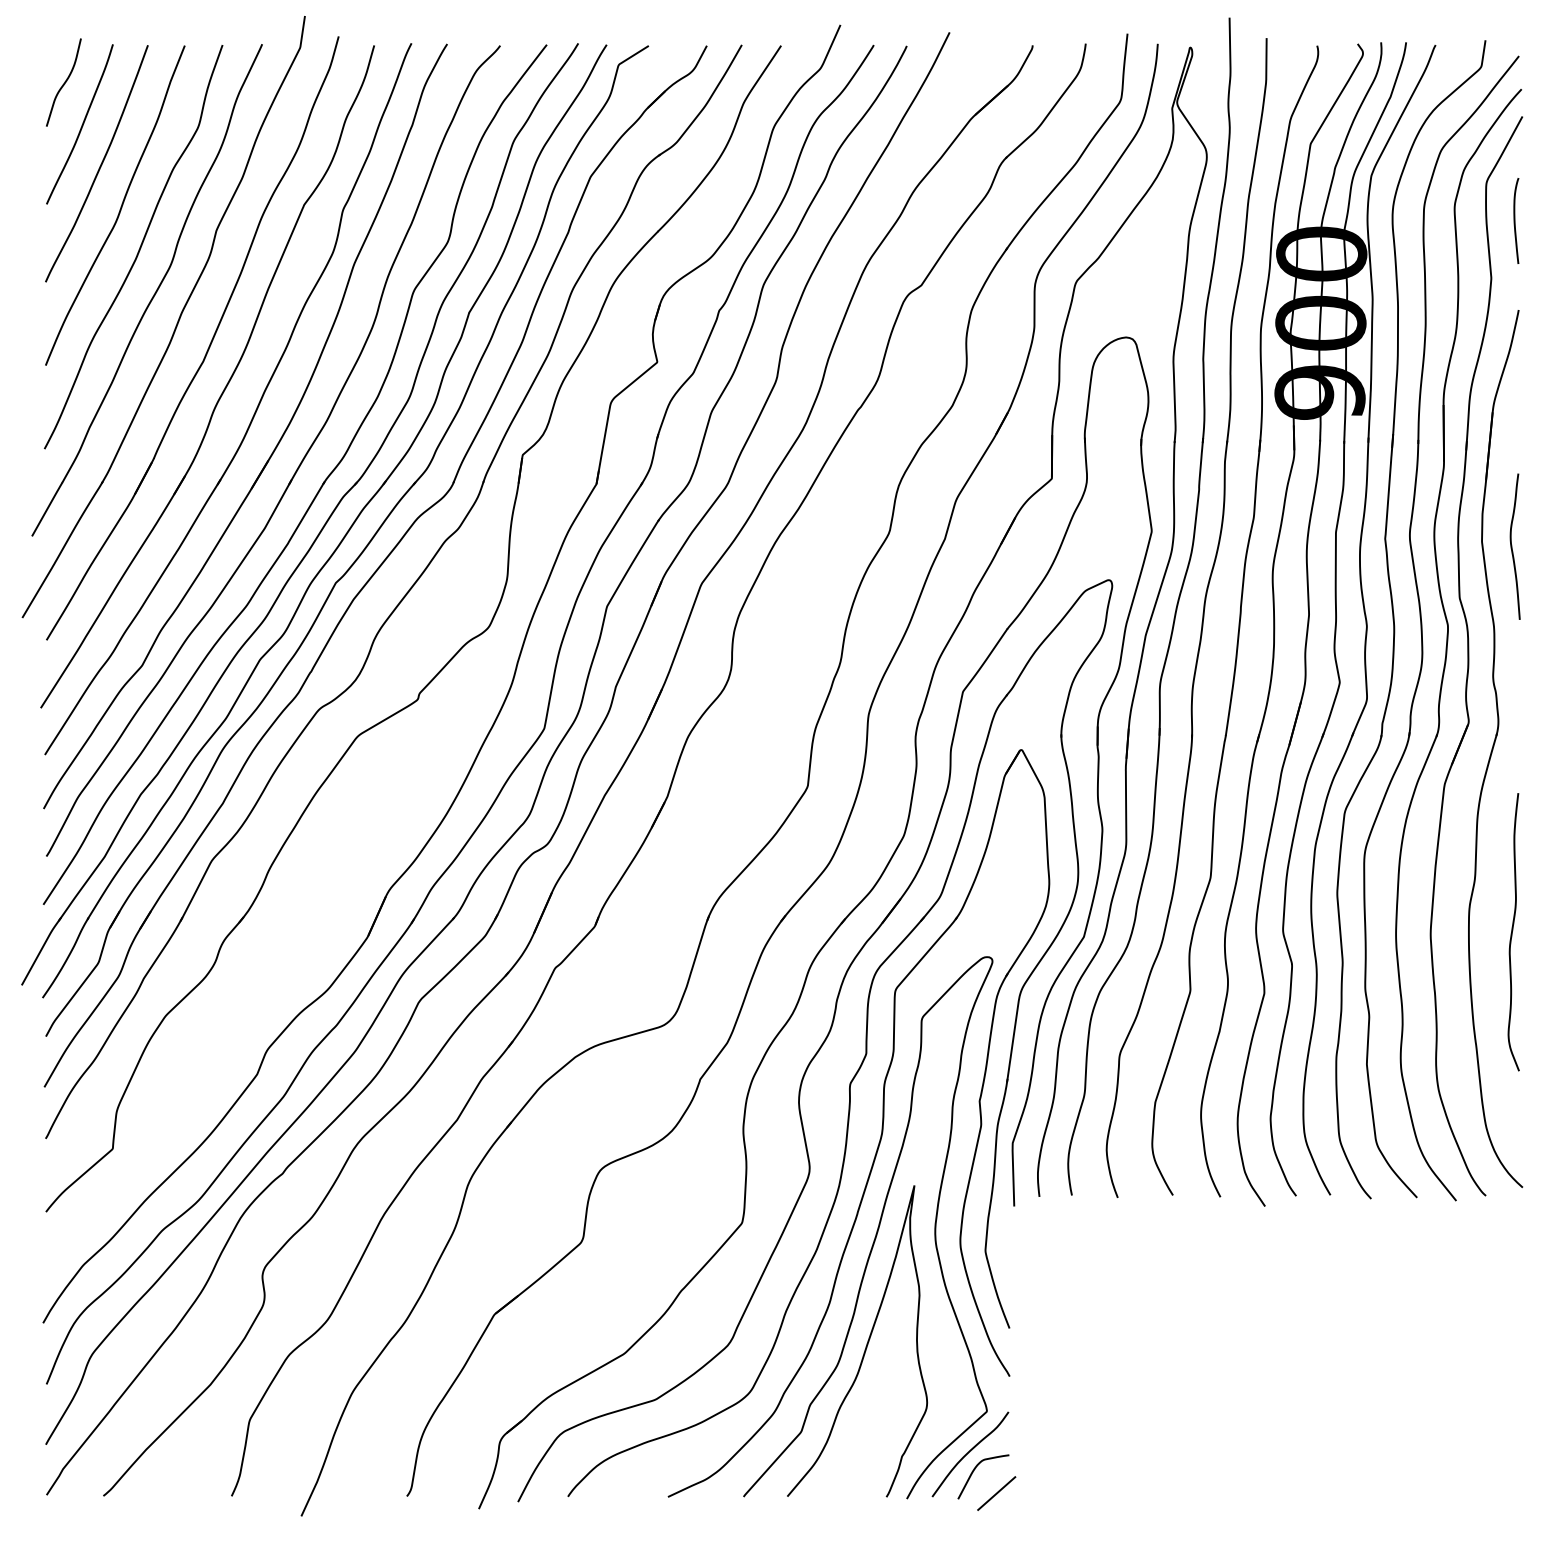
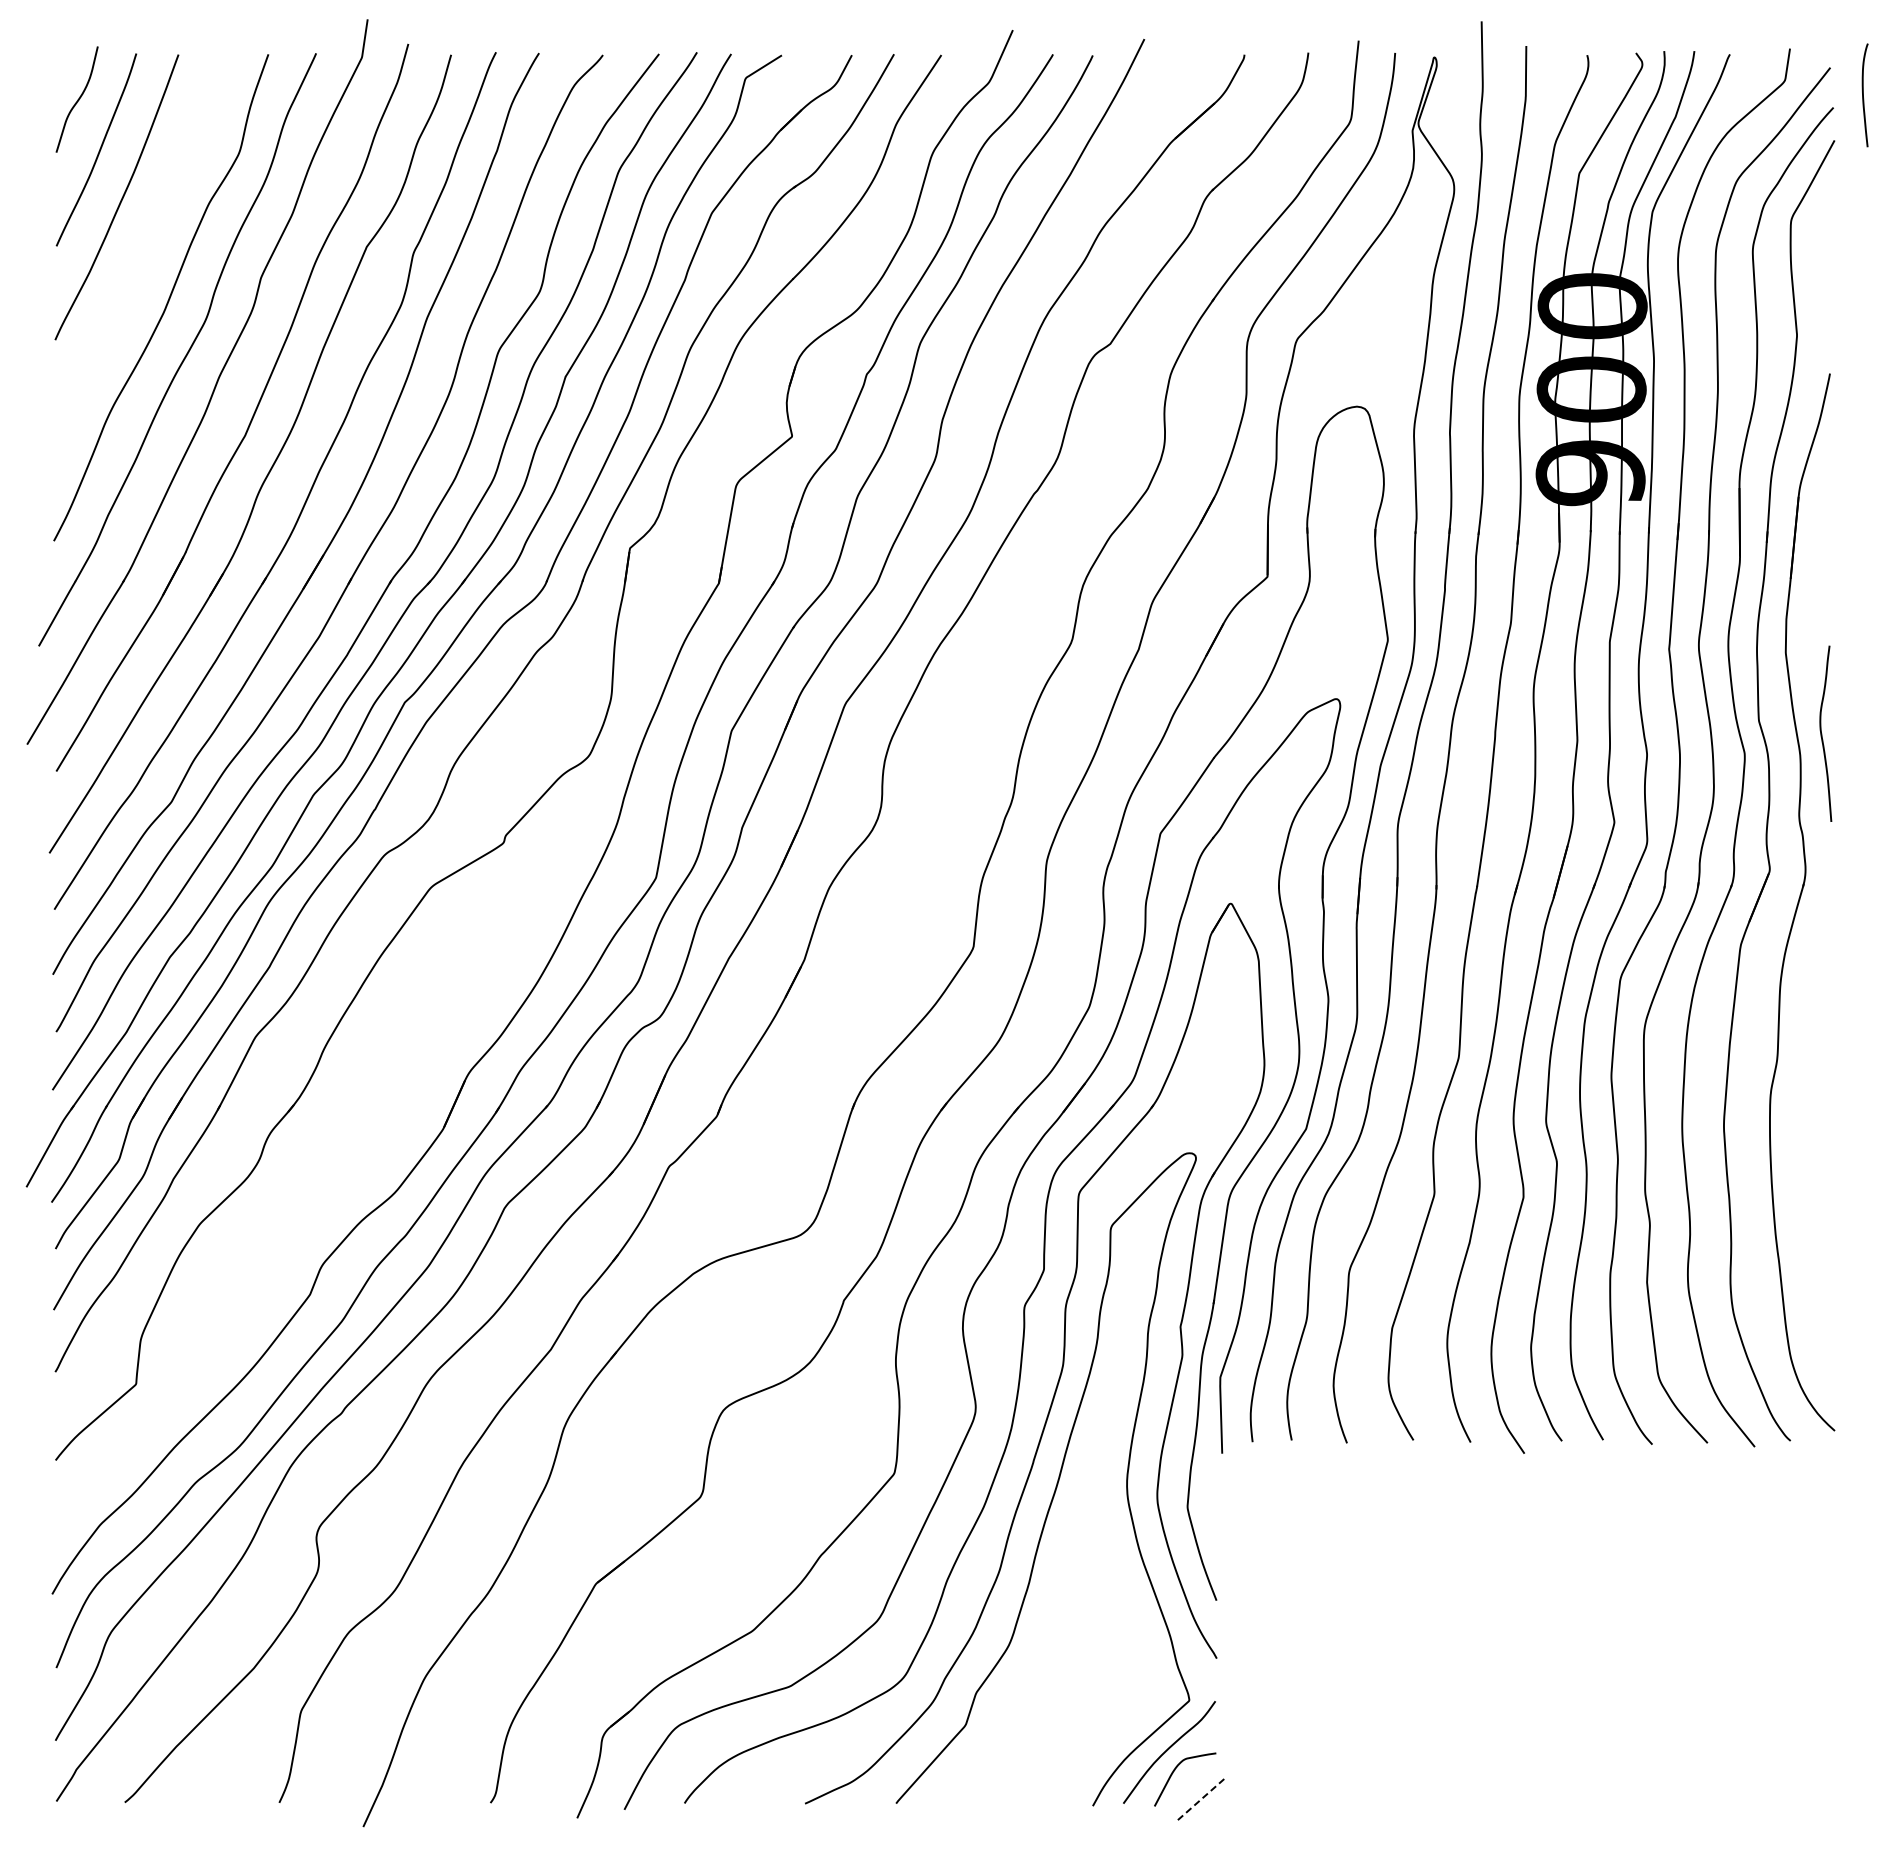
curve: (120, 207) -> (145, 249), removed
curve: (1514, 221) -> (1863, 95), moved
curve: (1512, 546) -> (1822, 733), moved
curve: (1513, 930) -> (1823, 1121), removed
curve: (866, 1343) -> (1044, 1618), removed
line: (997, 1493) -> (1201, 1799), solid -> dashed

